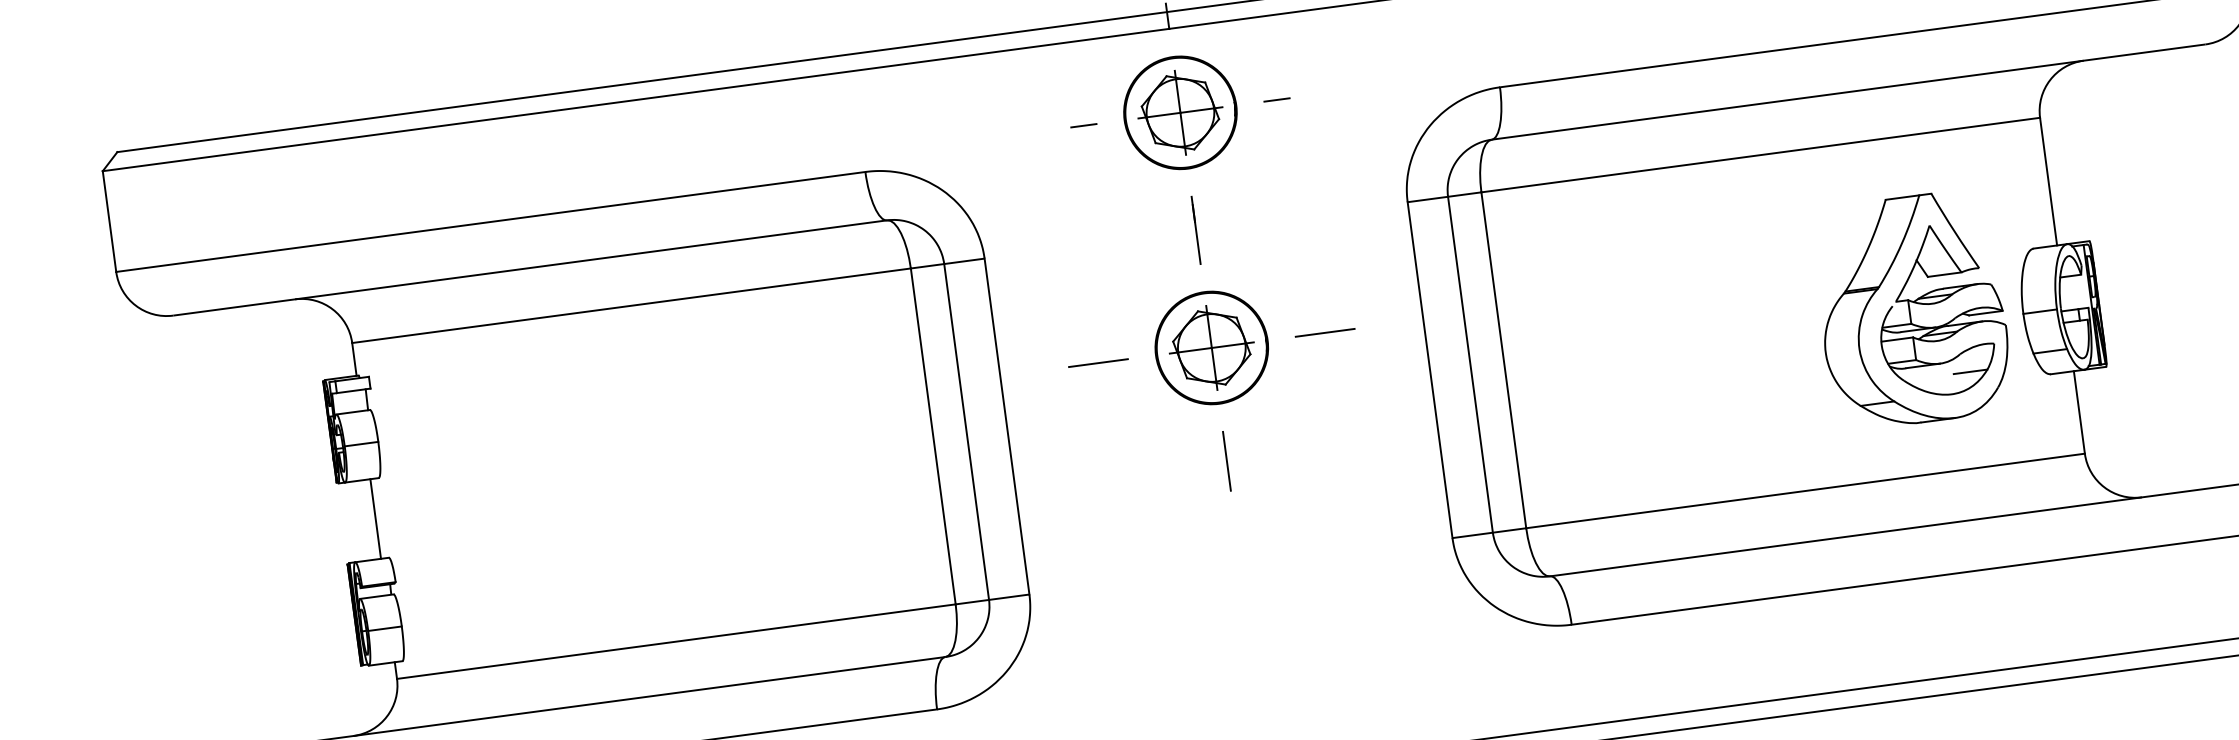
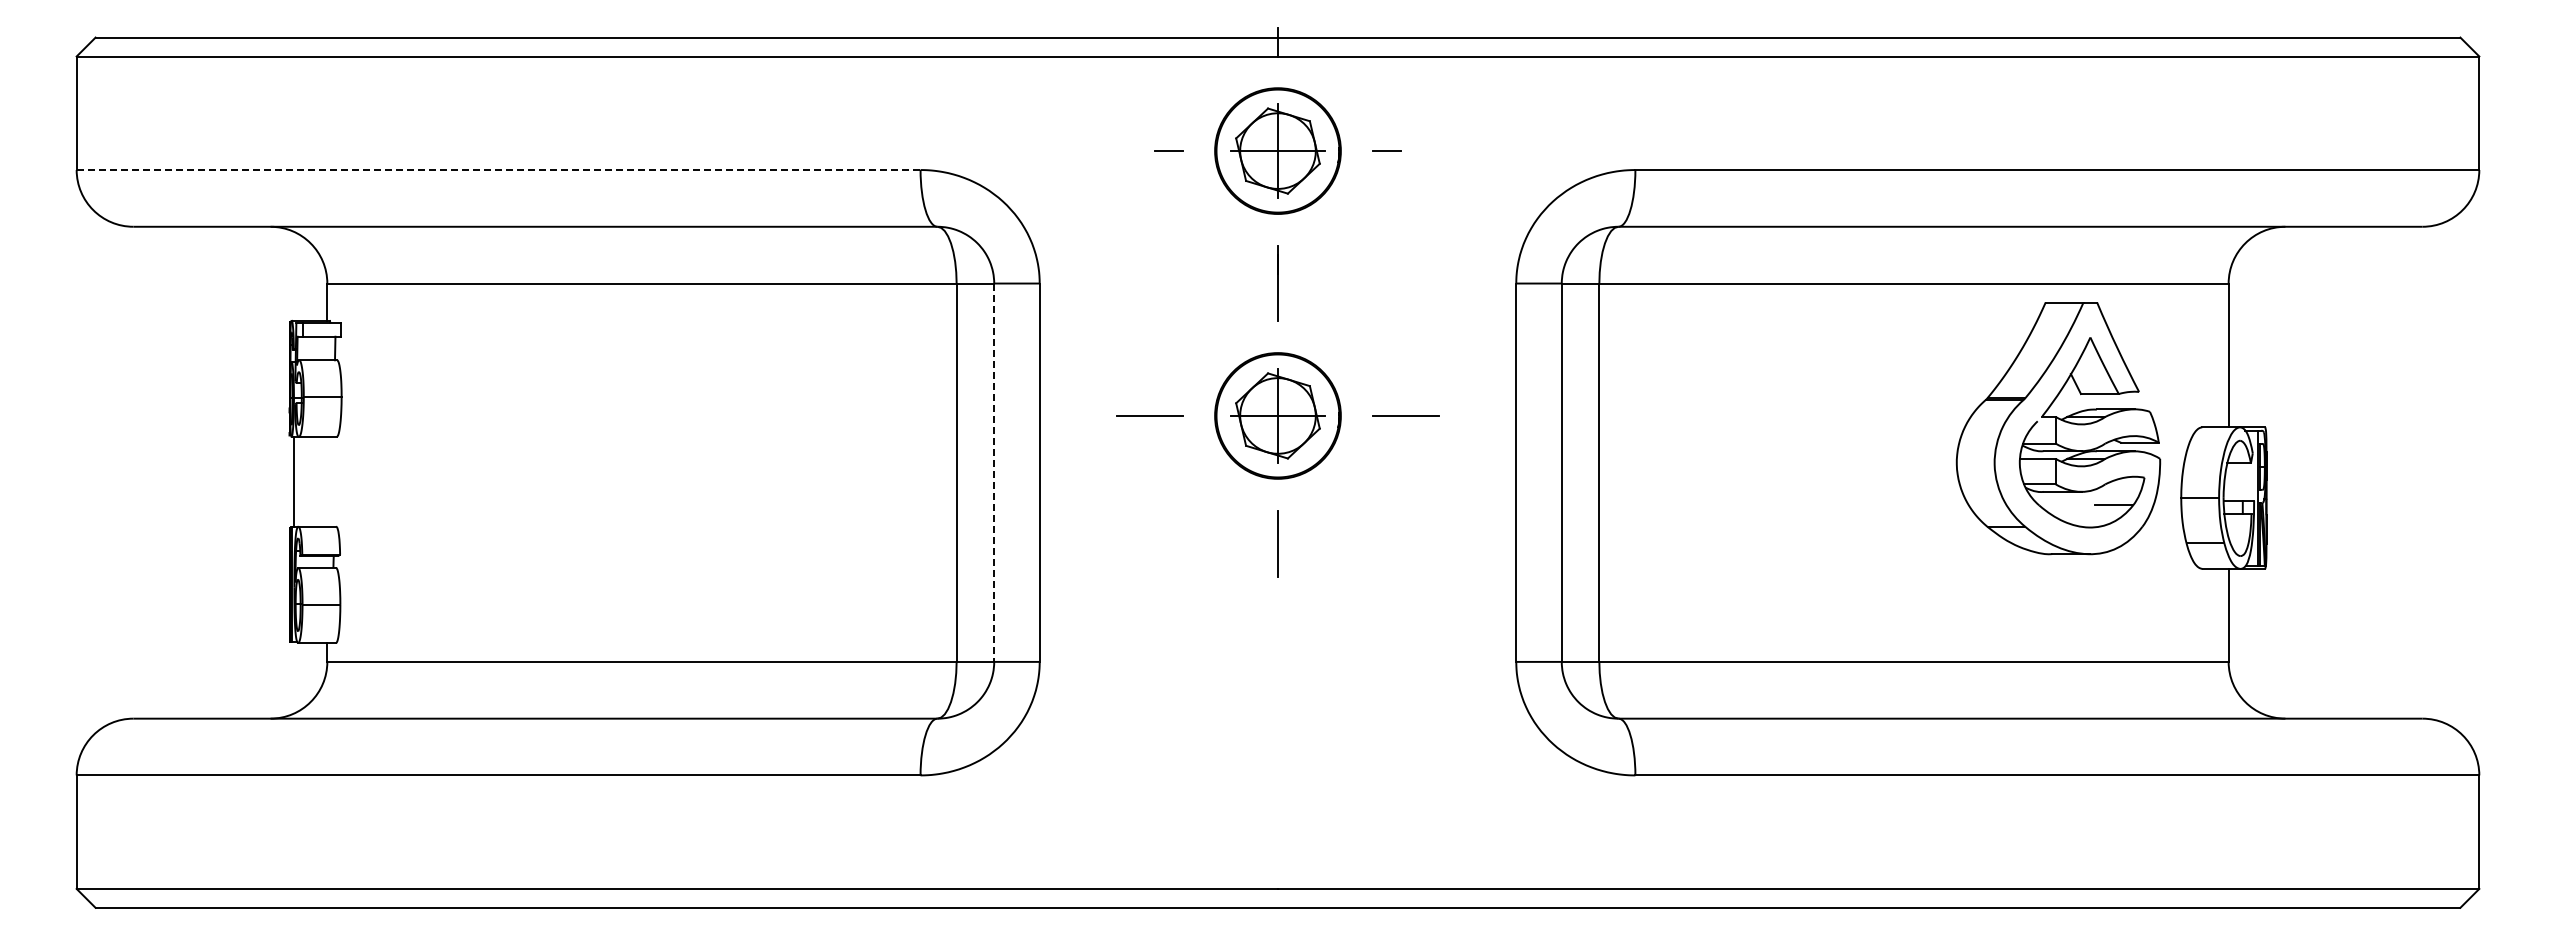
line: (490, 222) -> (498, 170), solid -> dashed
part: (1911, 310) -> (2058, 428), moved
line: (966, 432) -> (994, 473), solid -> dashed
line: (375, 518) -> (294, 481), moved

